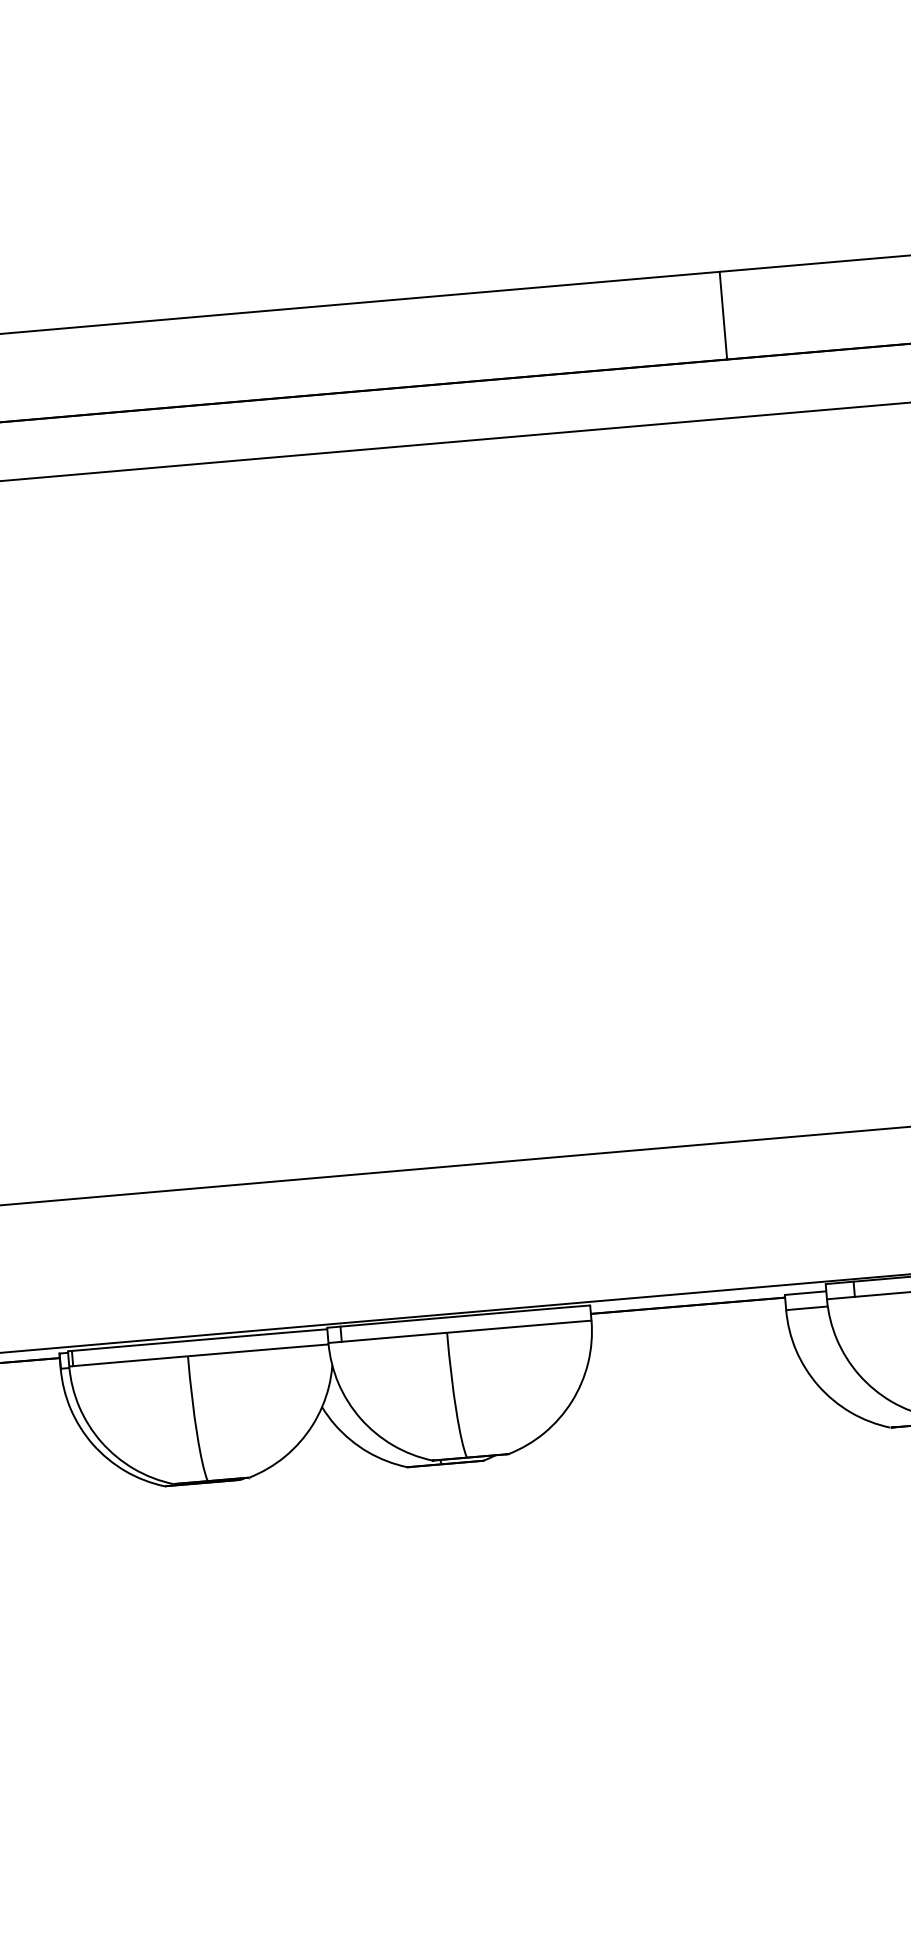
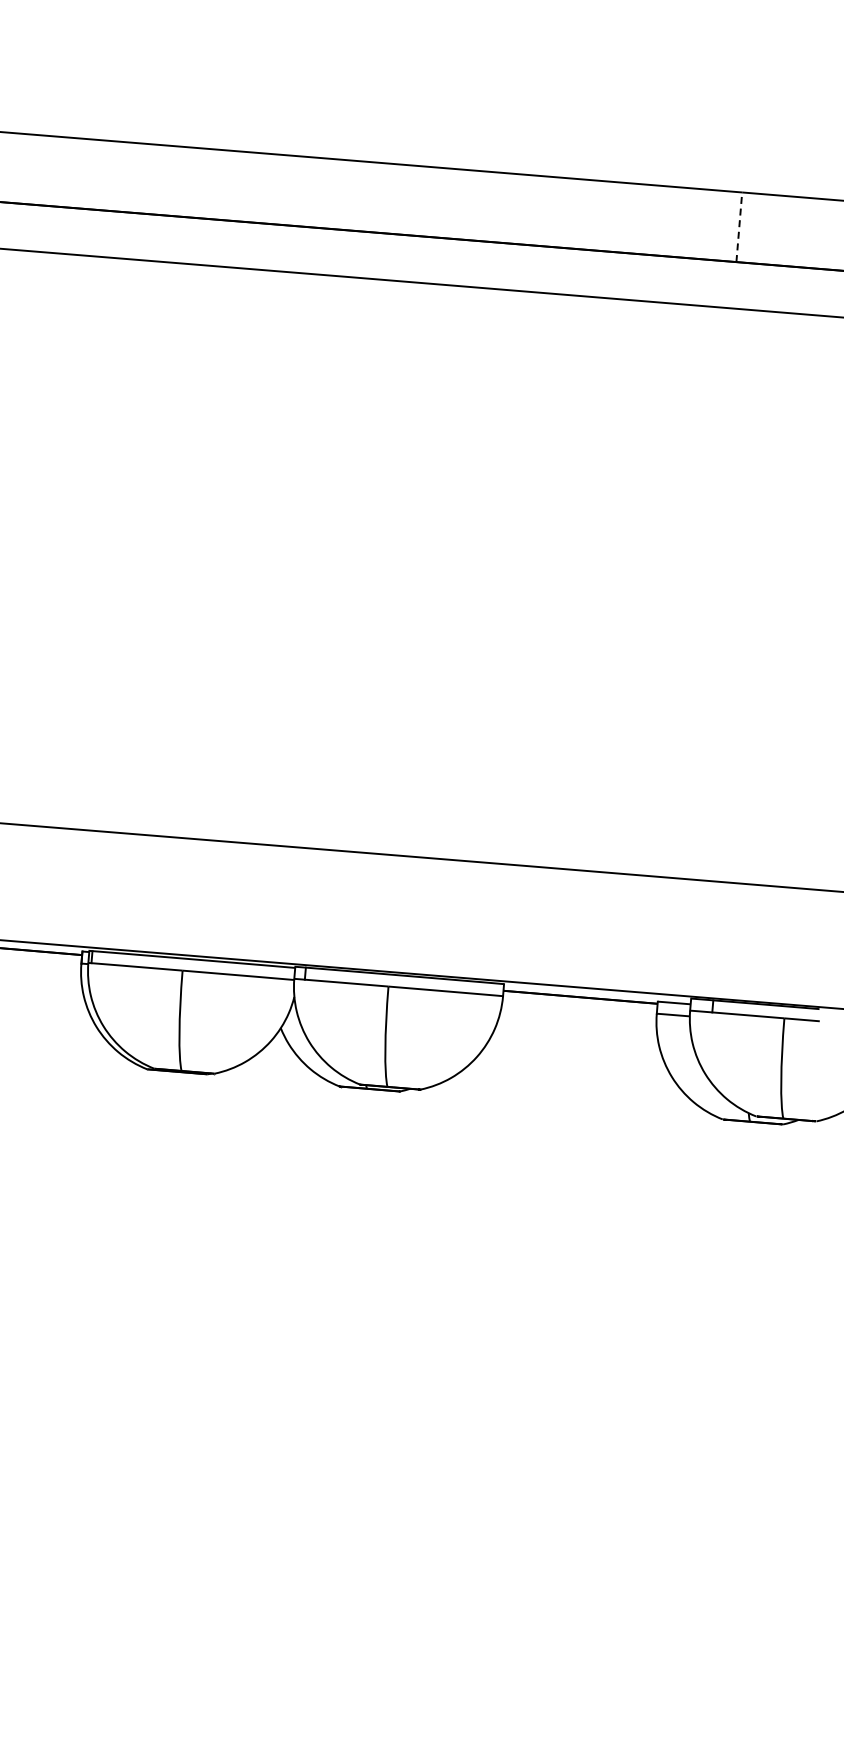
line: (723, 315) -> (739, 227), solid -> dashed

